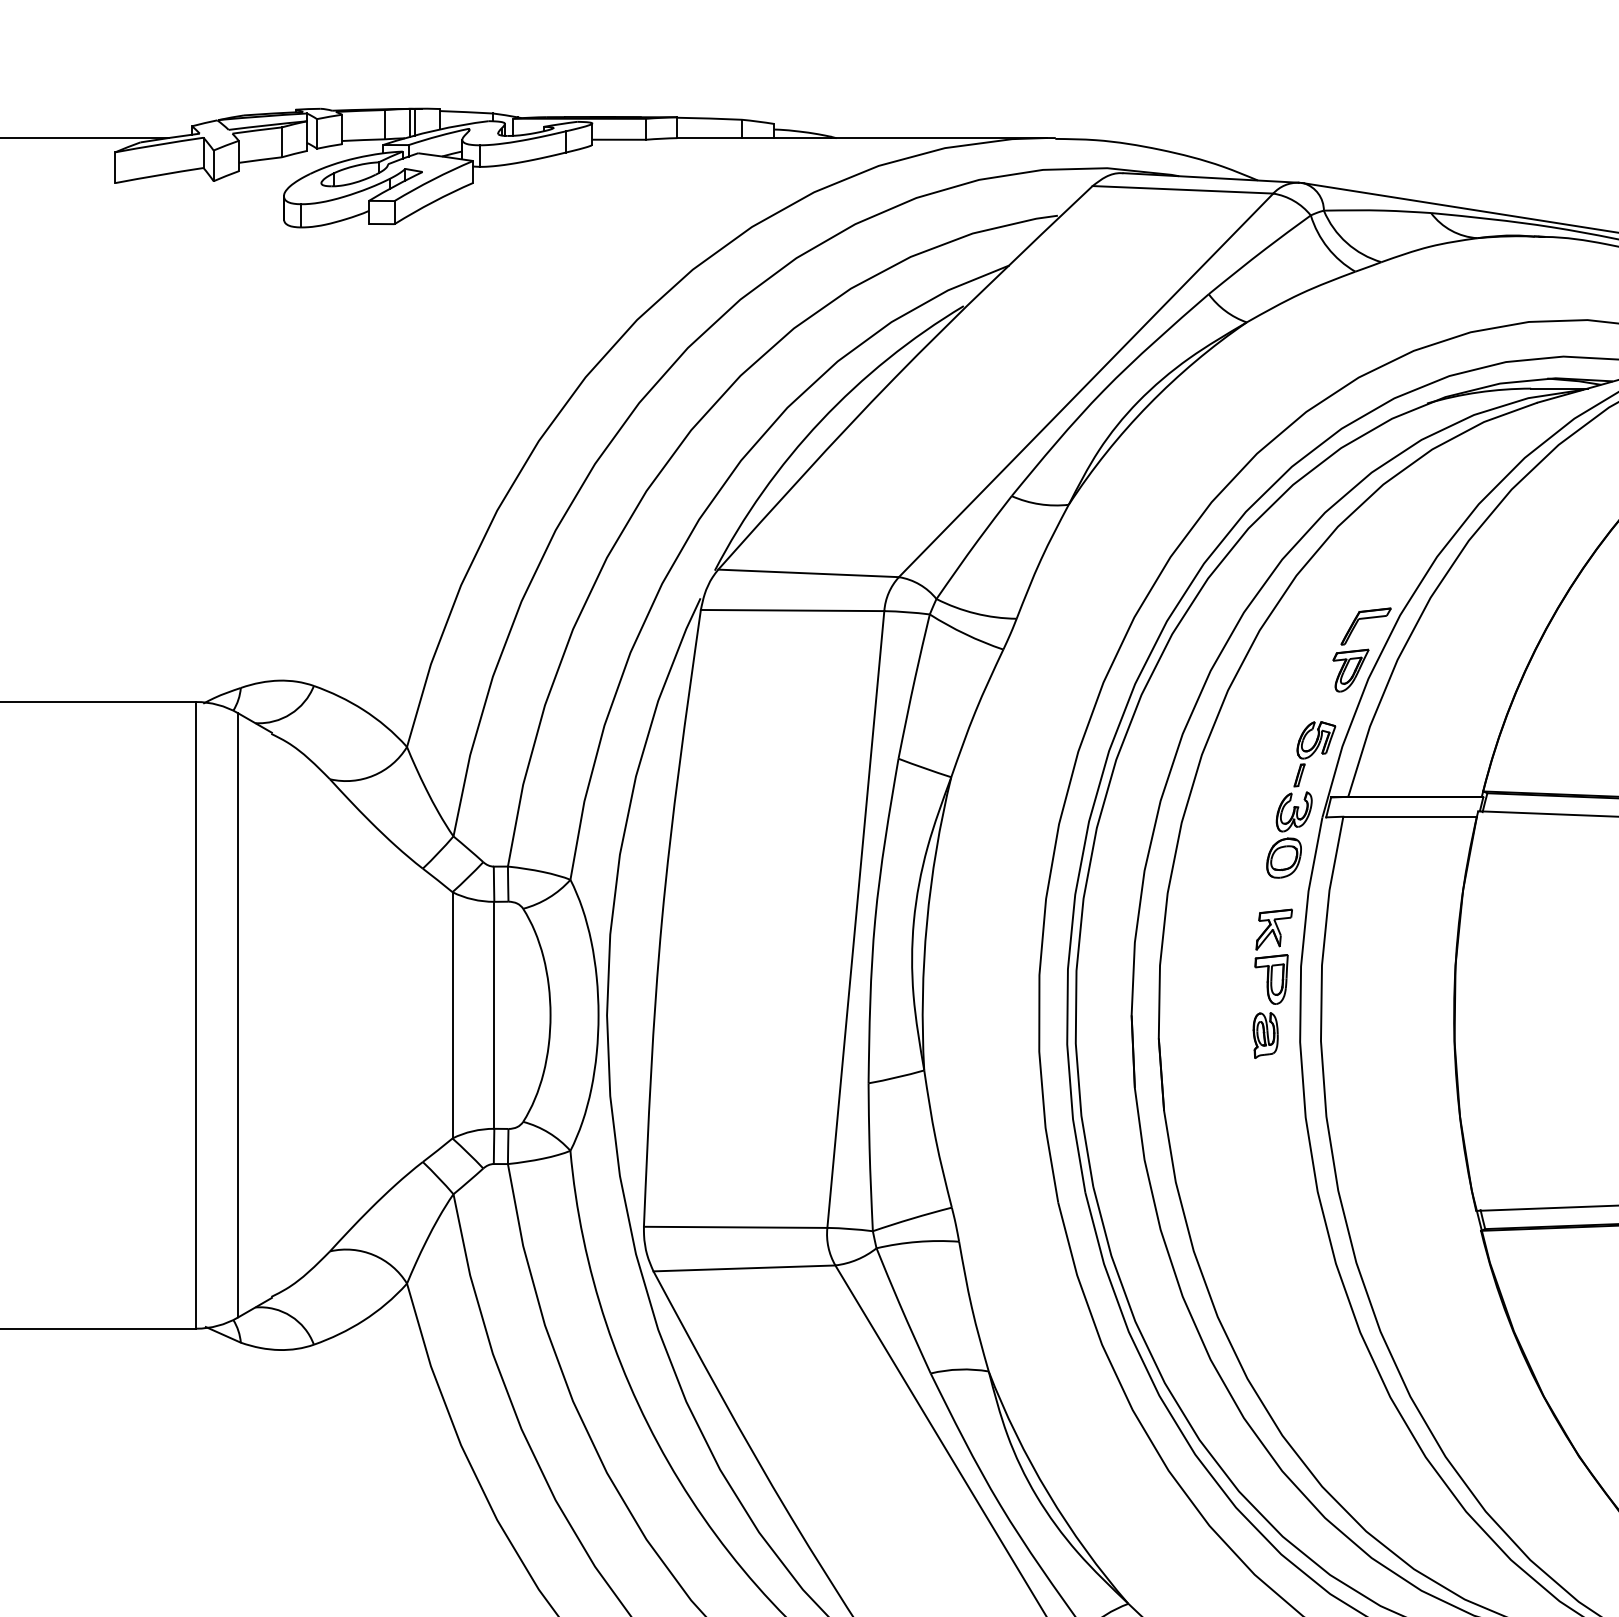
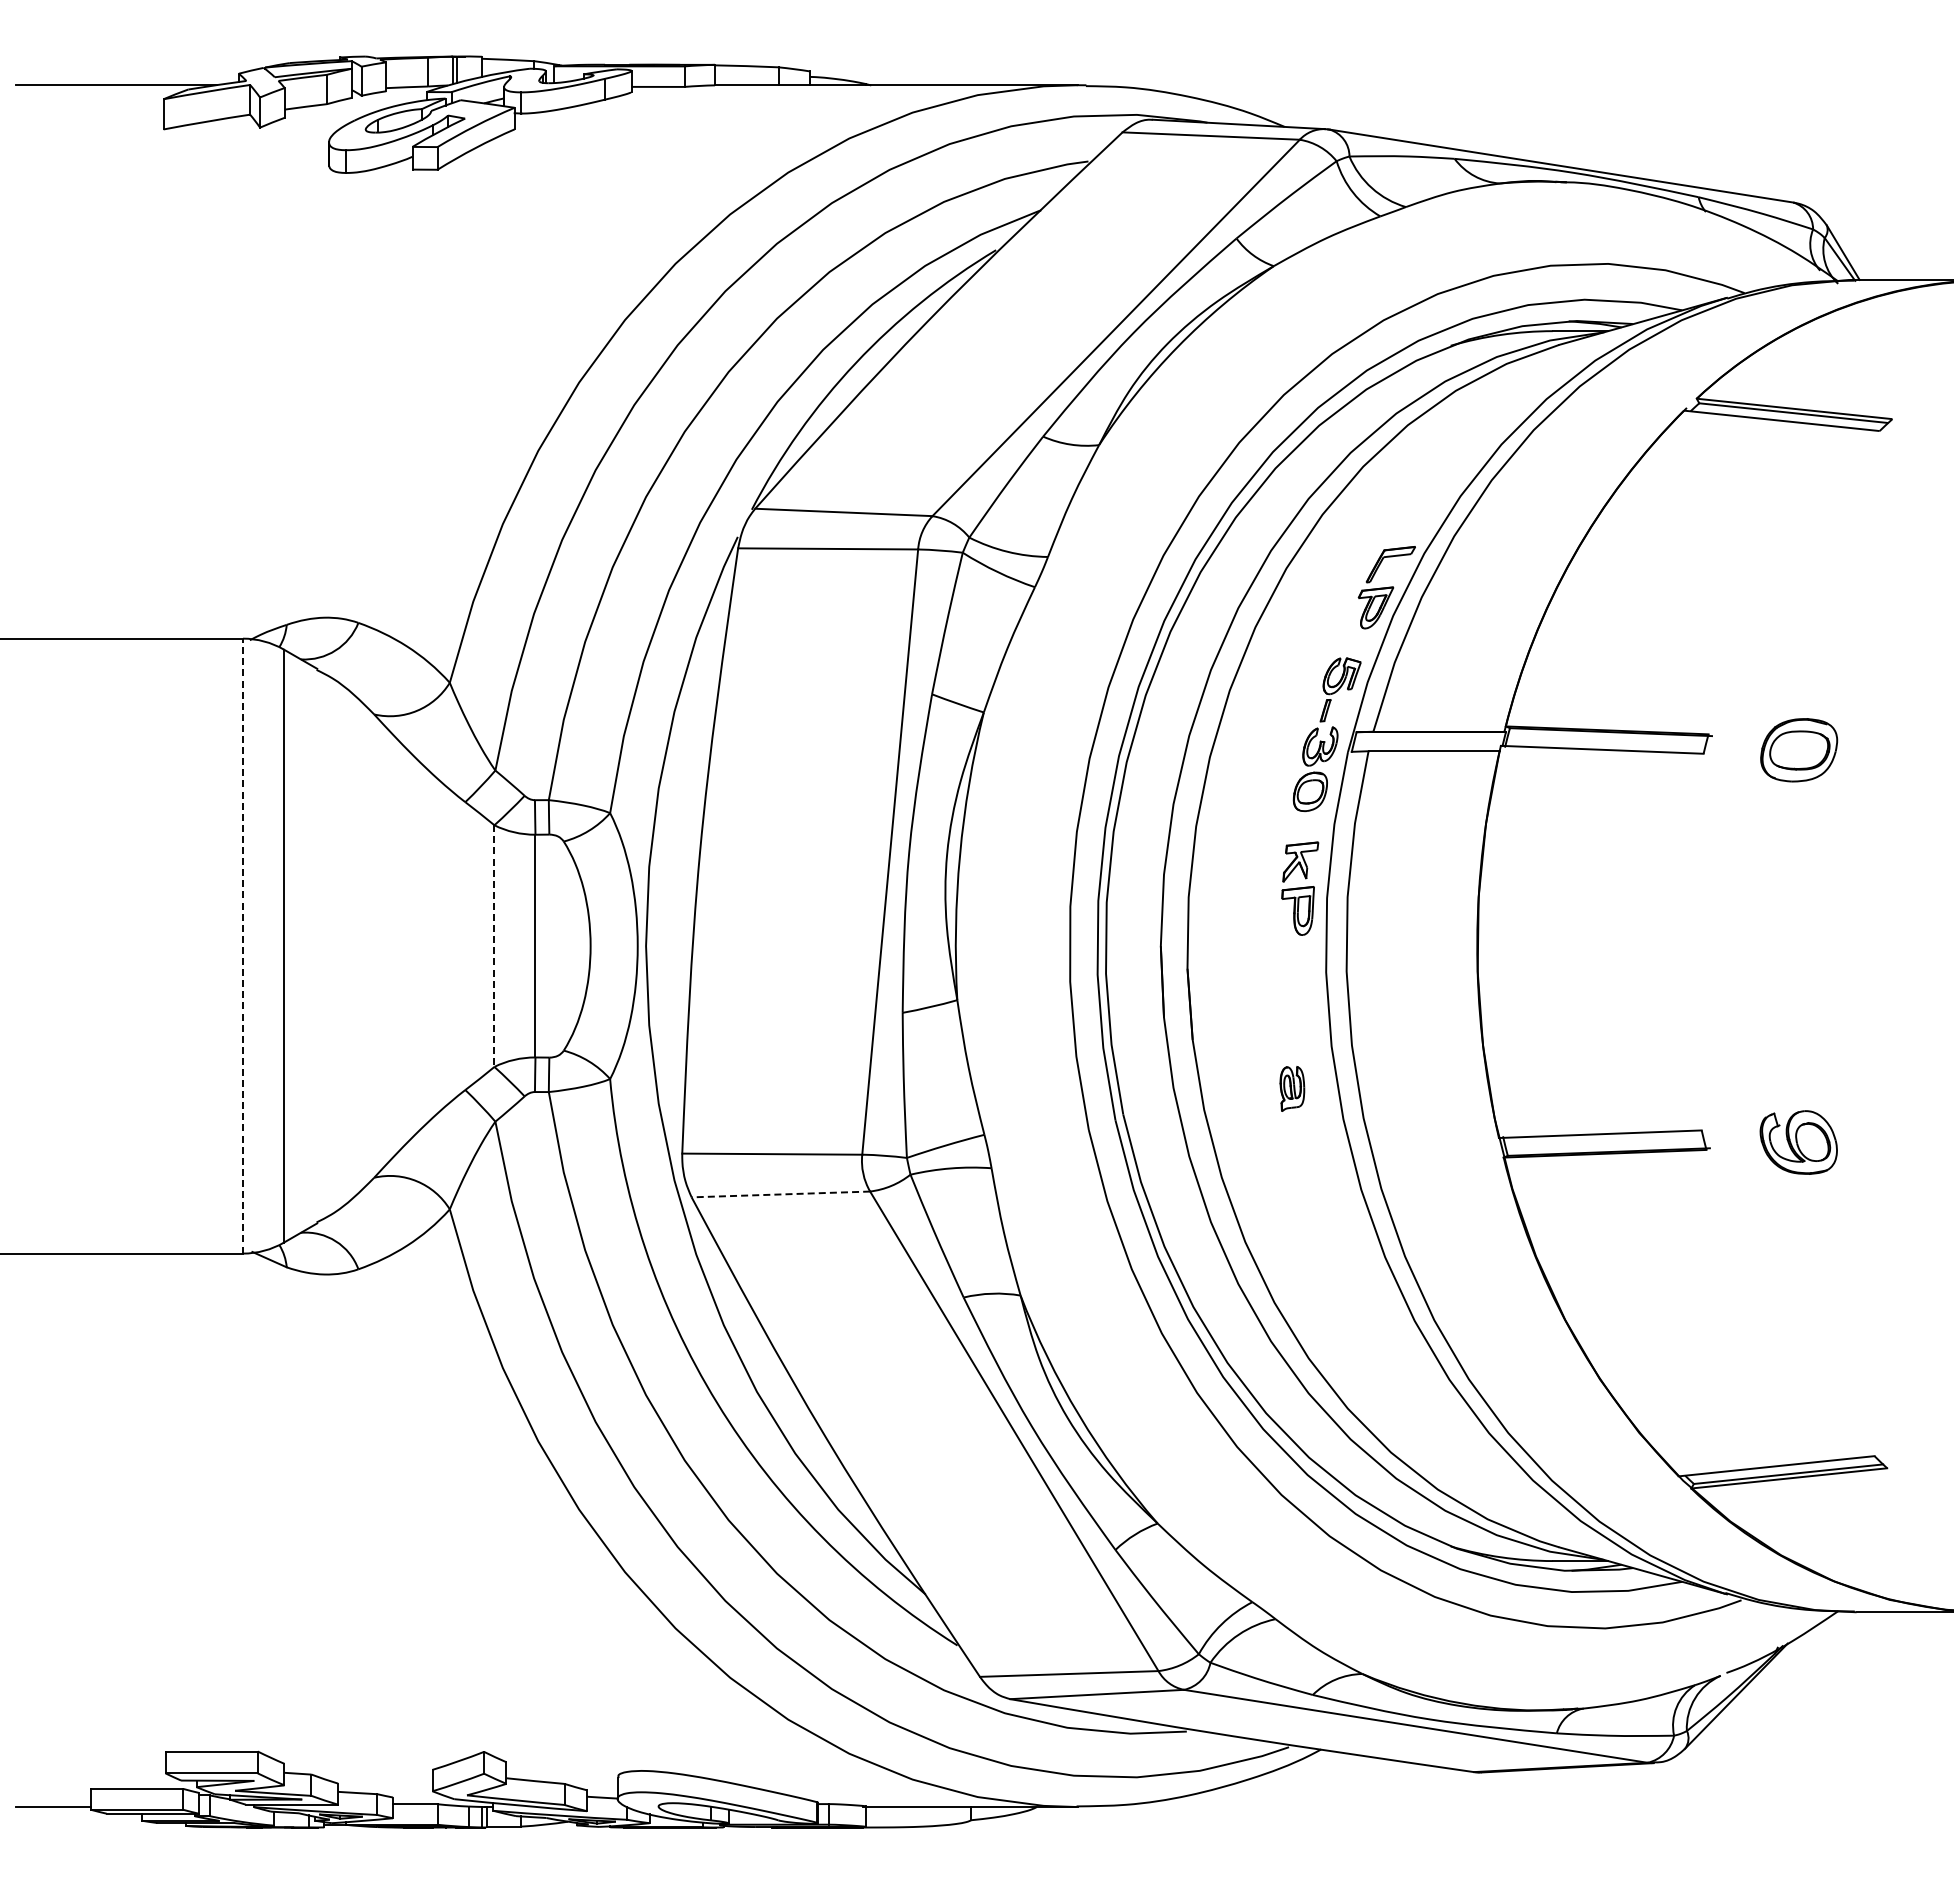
line: (196, 1014) -> (243, 945), solid -> dashed
line: (452, 1015) -> (494, 946), solid -> dashed
part: (1265, 1035) -> (1292, 1088), moved
line: (744, 1268) -> (780, 1194), solid -> dashed

